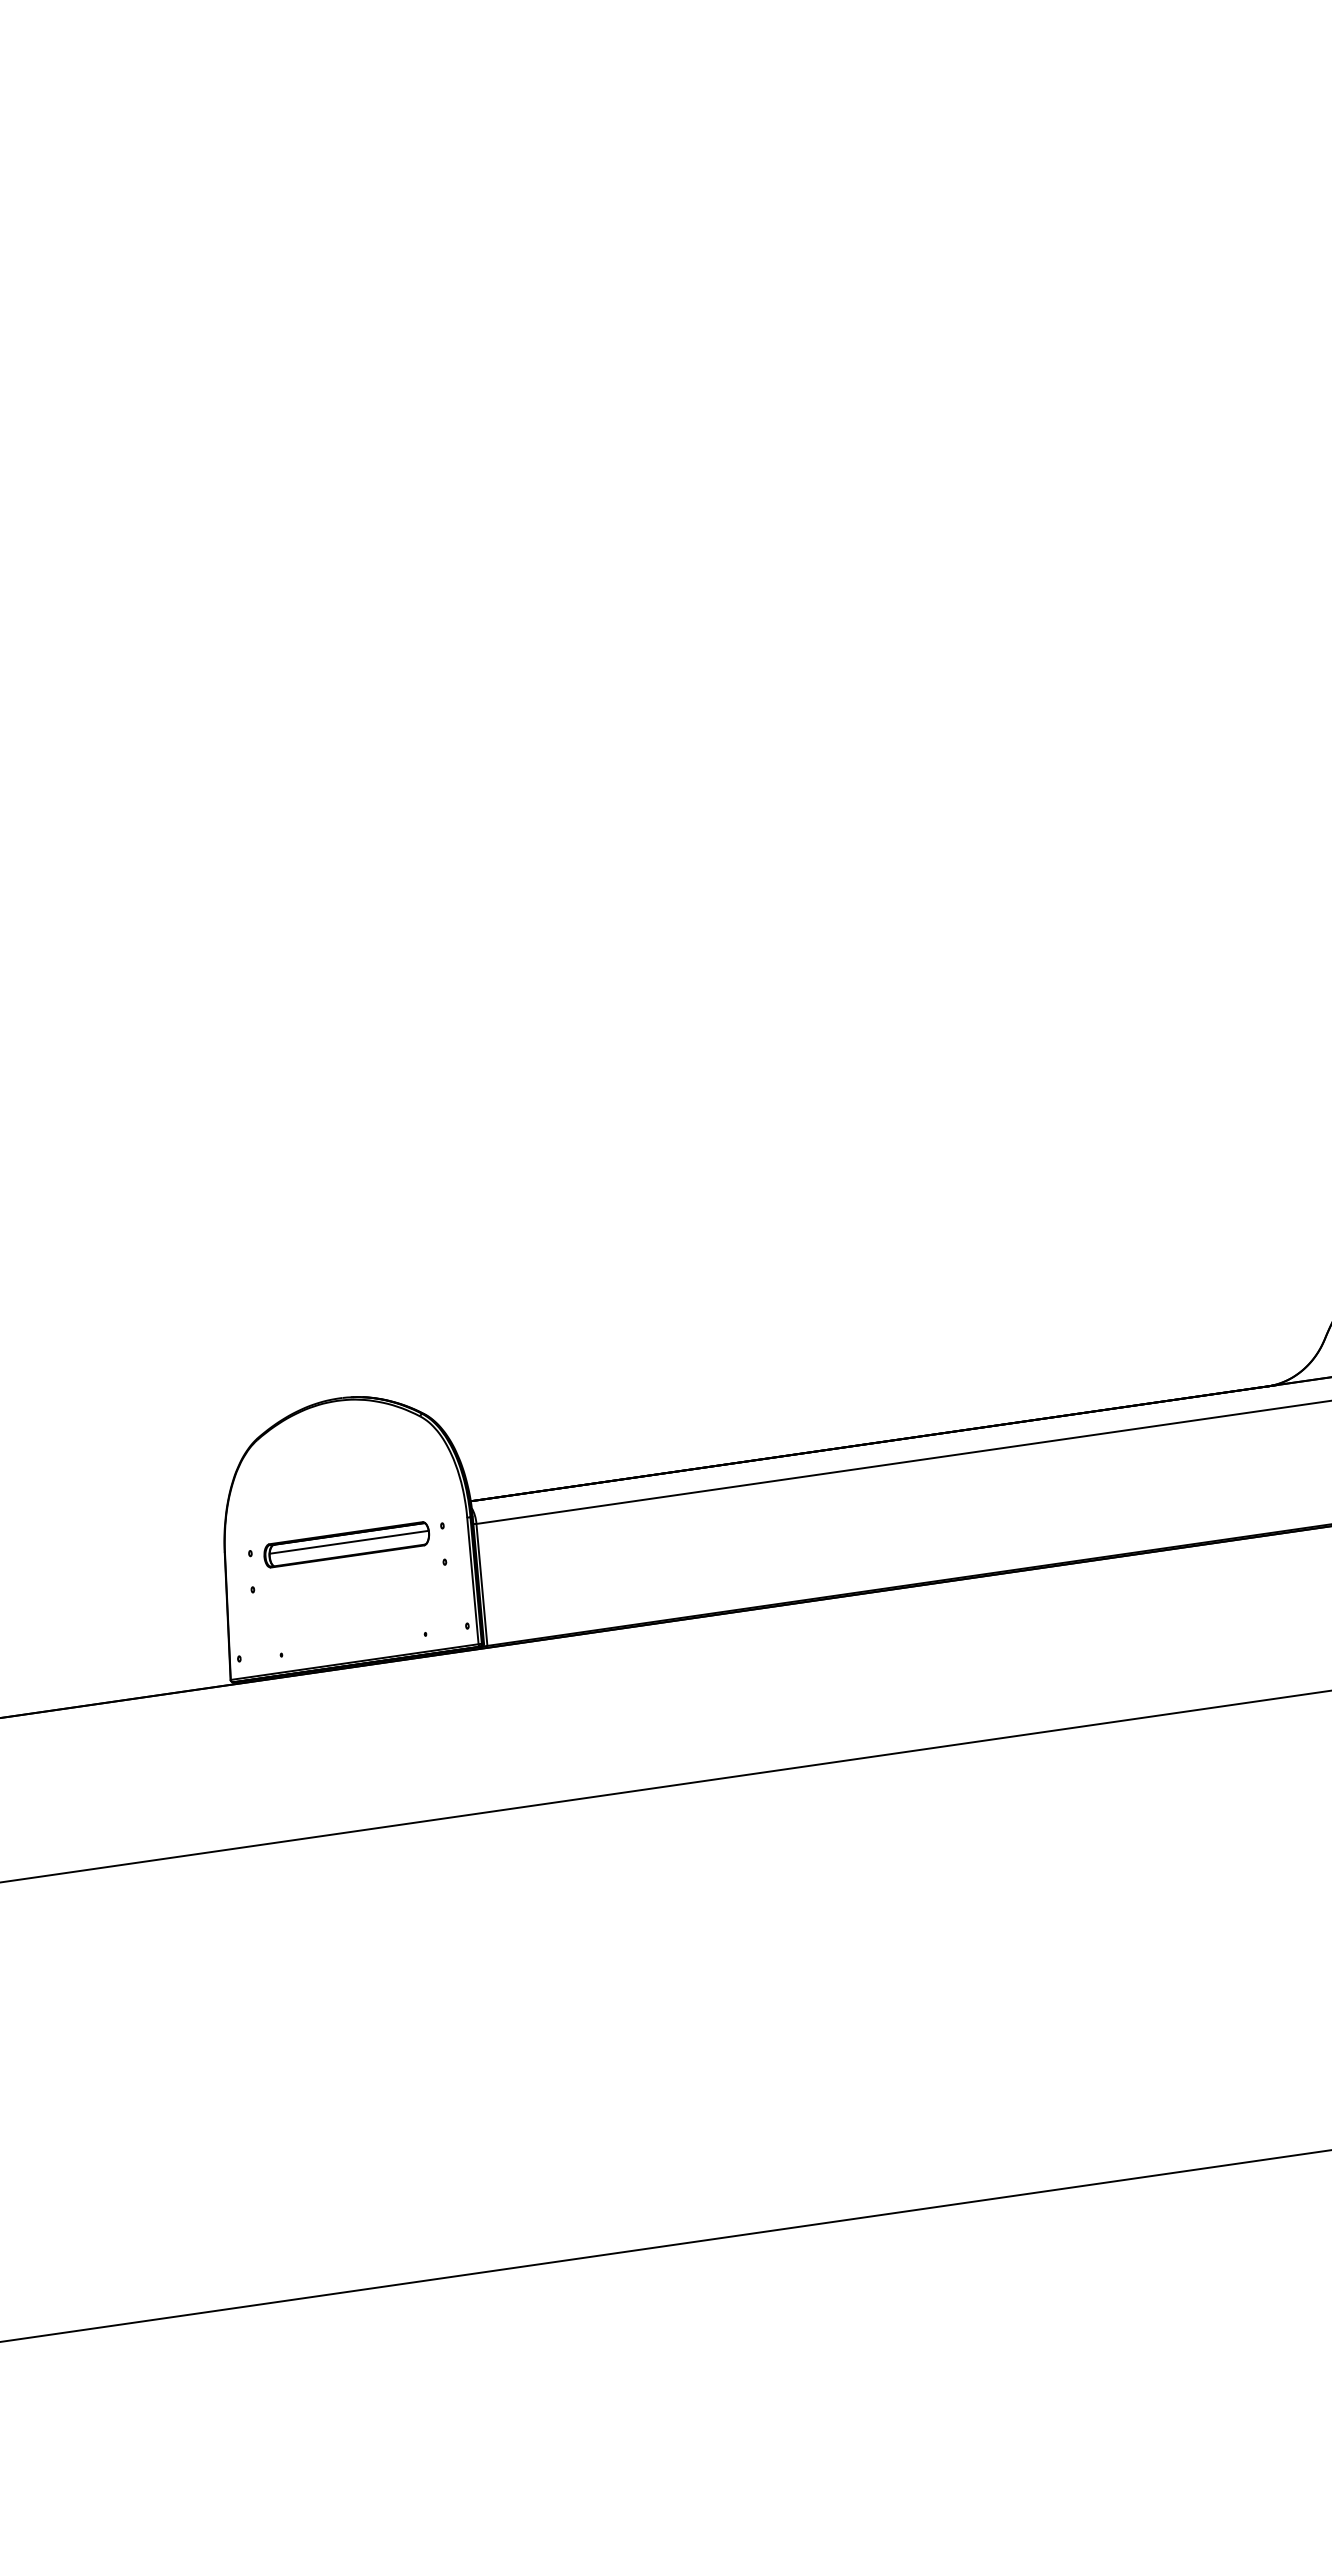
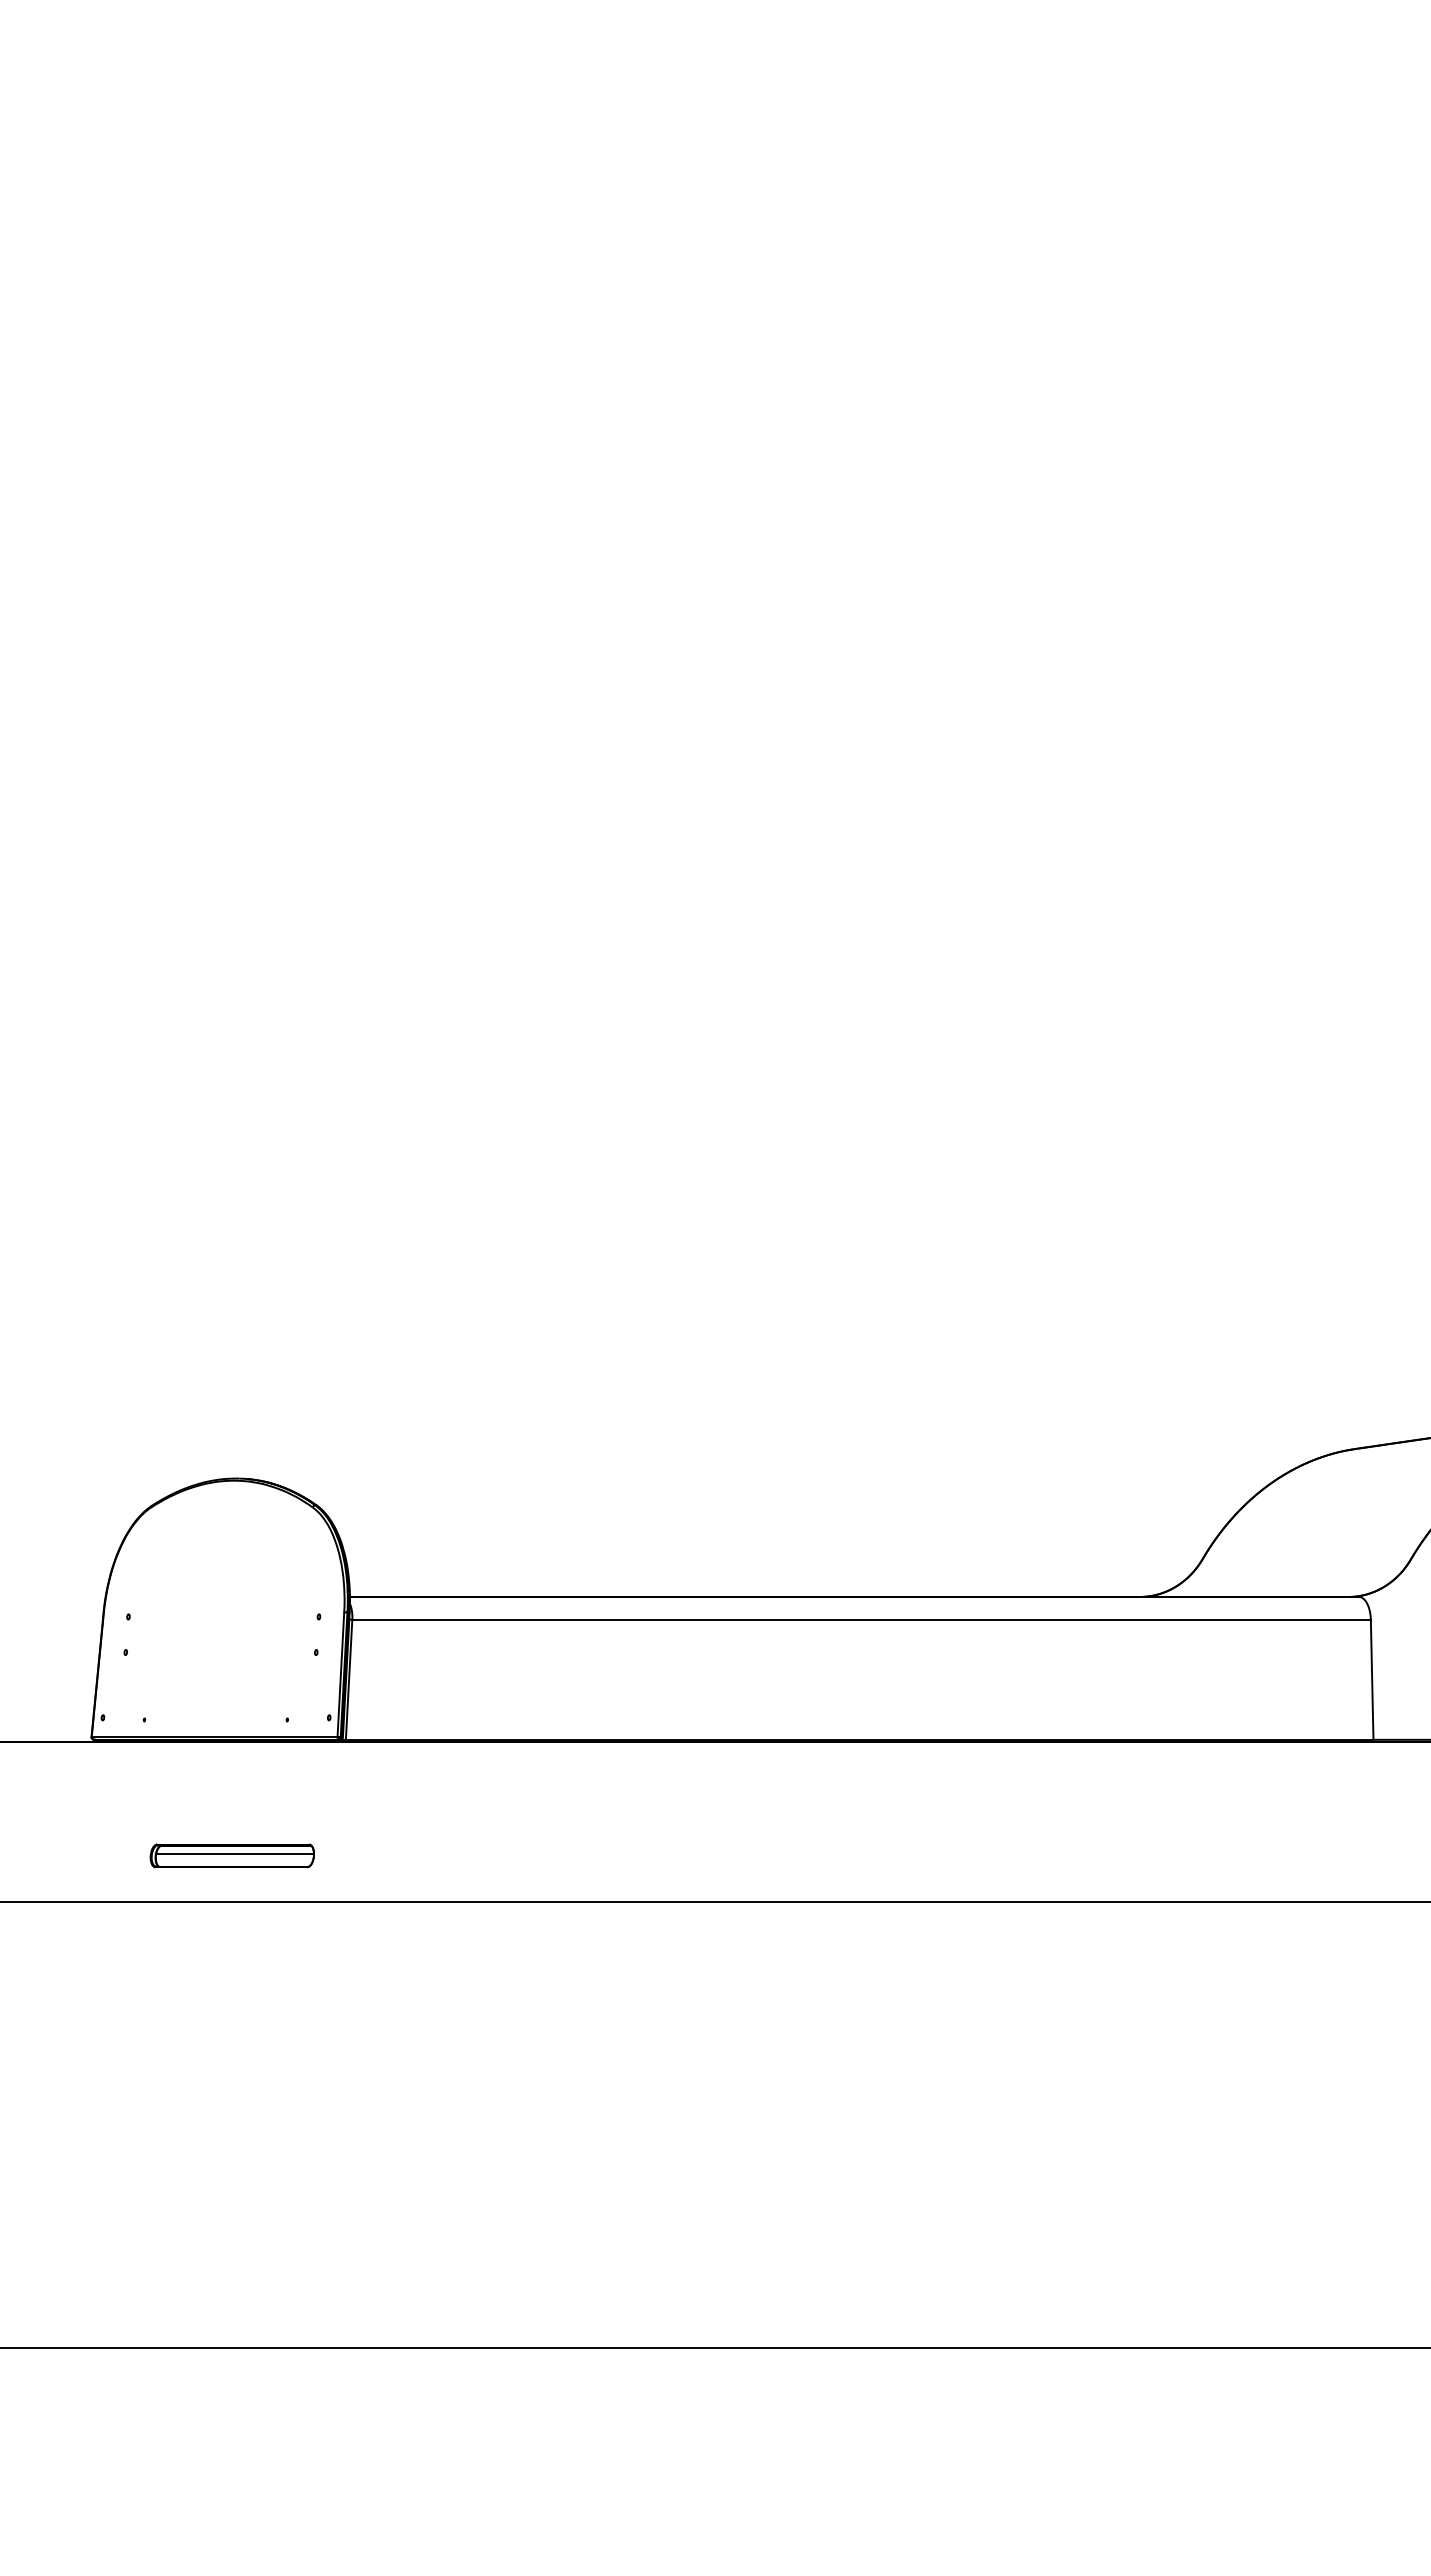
part: (345, 1544) -> (231, 1855), moved

